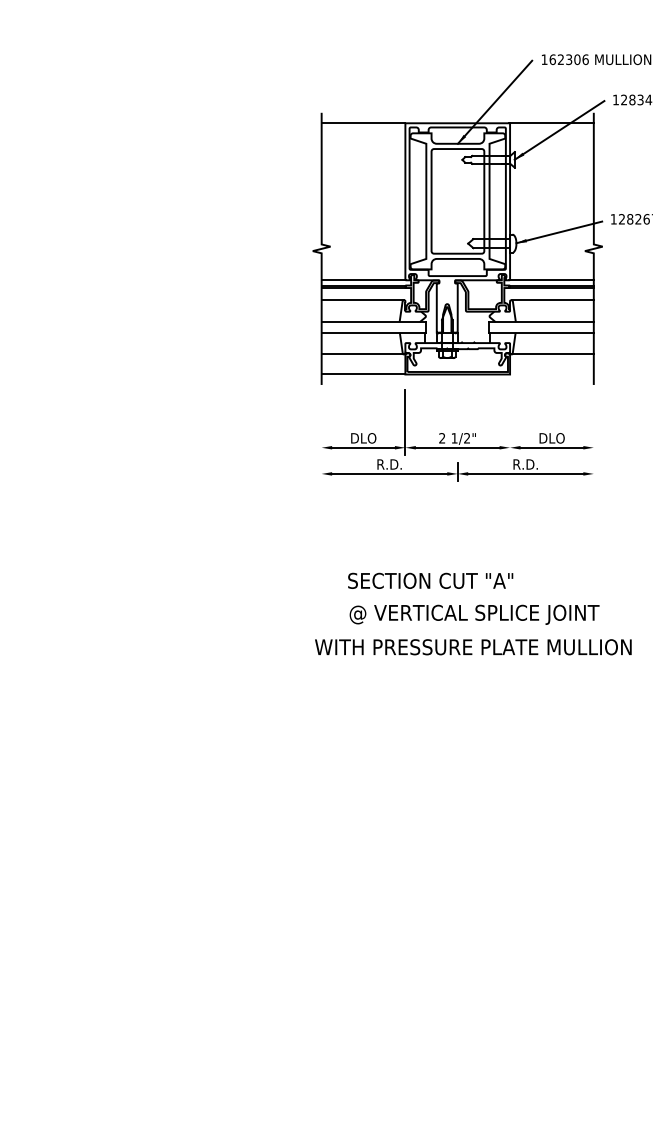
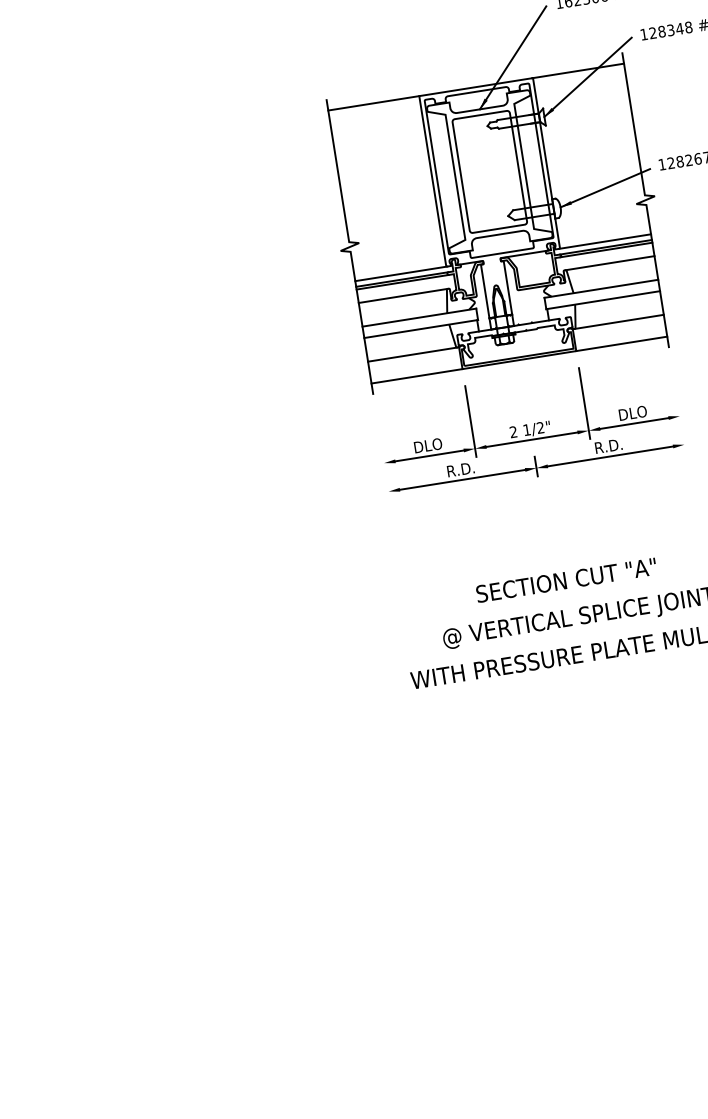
line: (551, 374) -> (621, 343), added
line: (510, 422) -> (585, 403), added
text: (430, 580) -> (566, 579), moved

